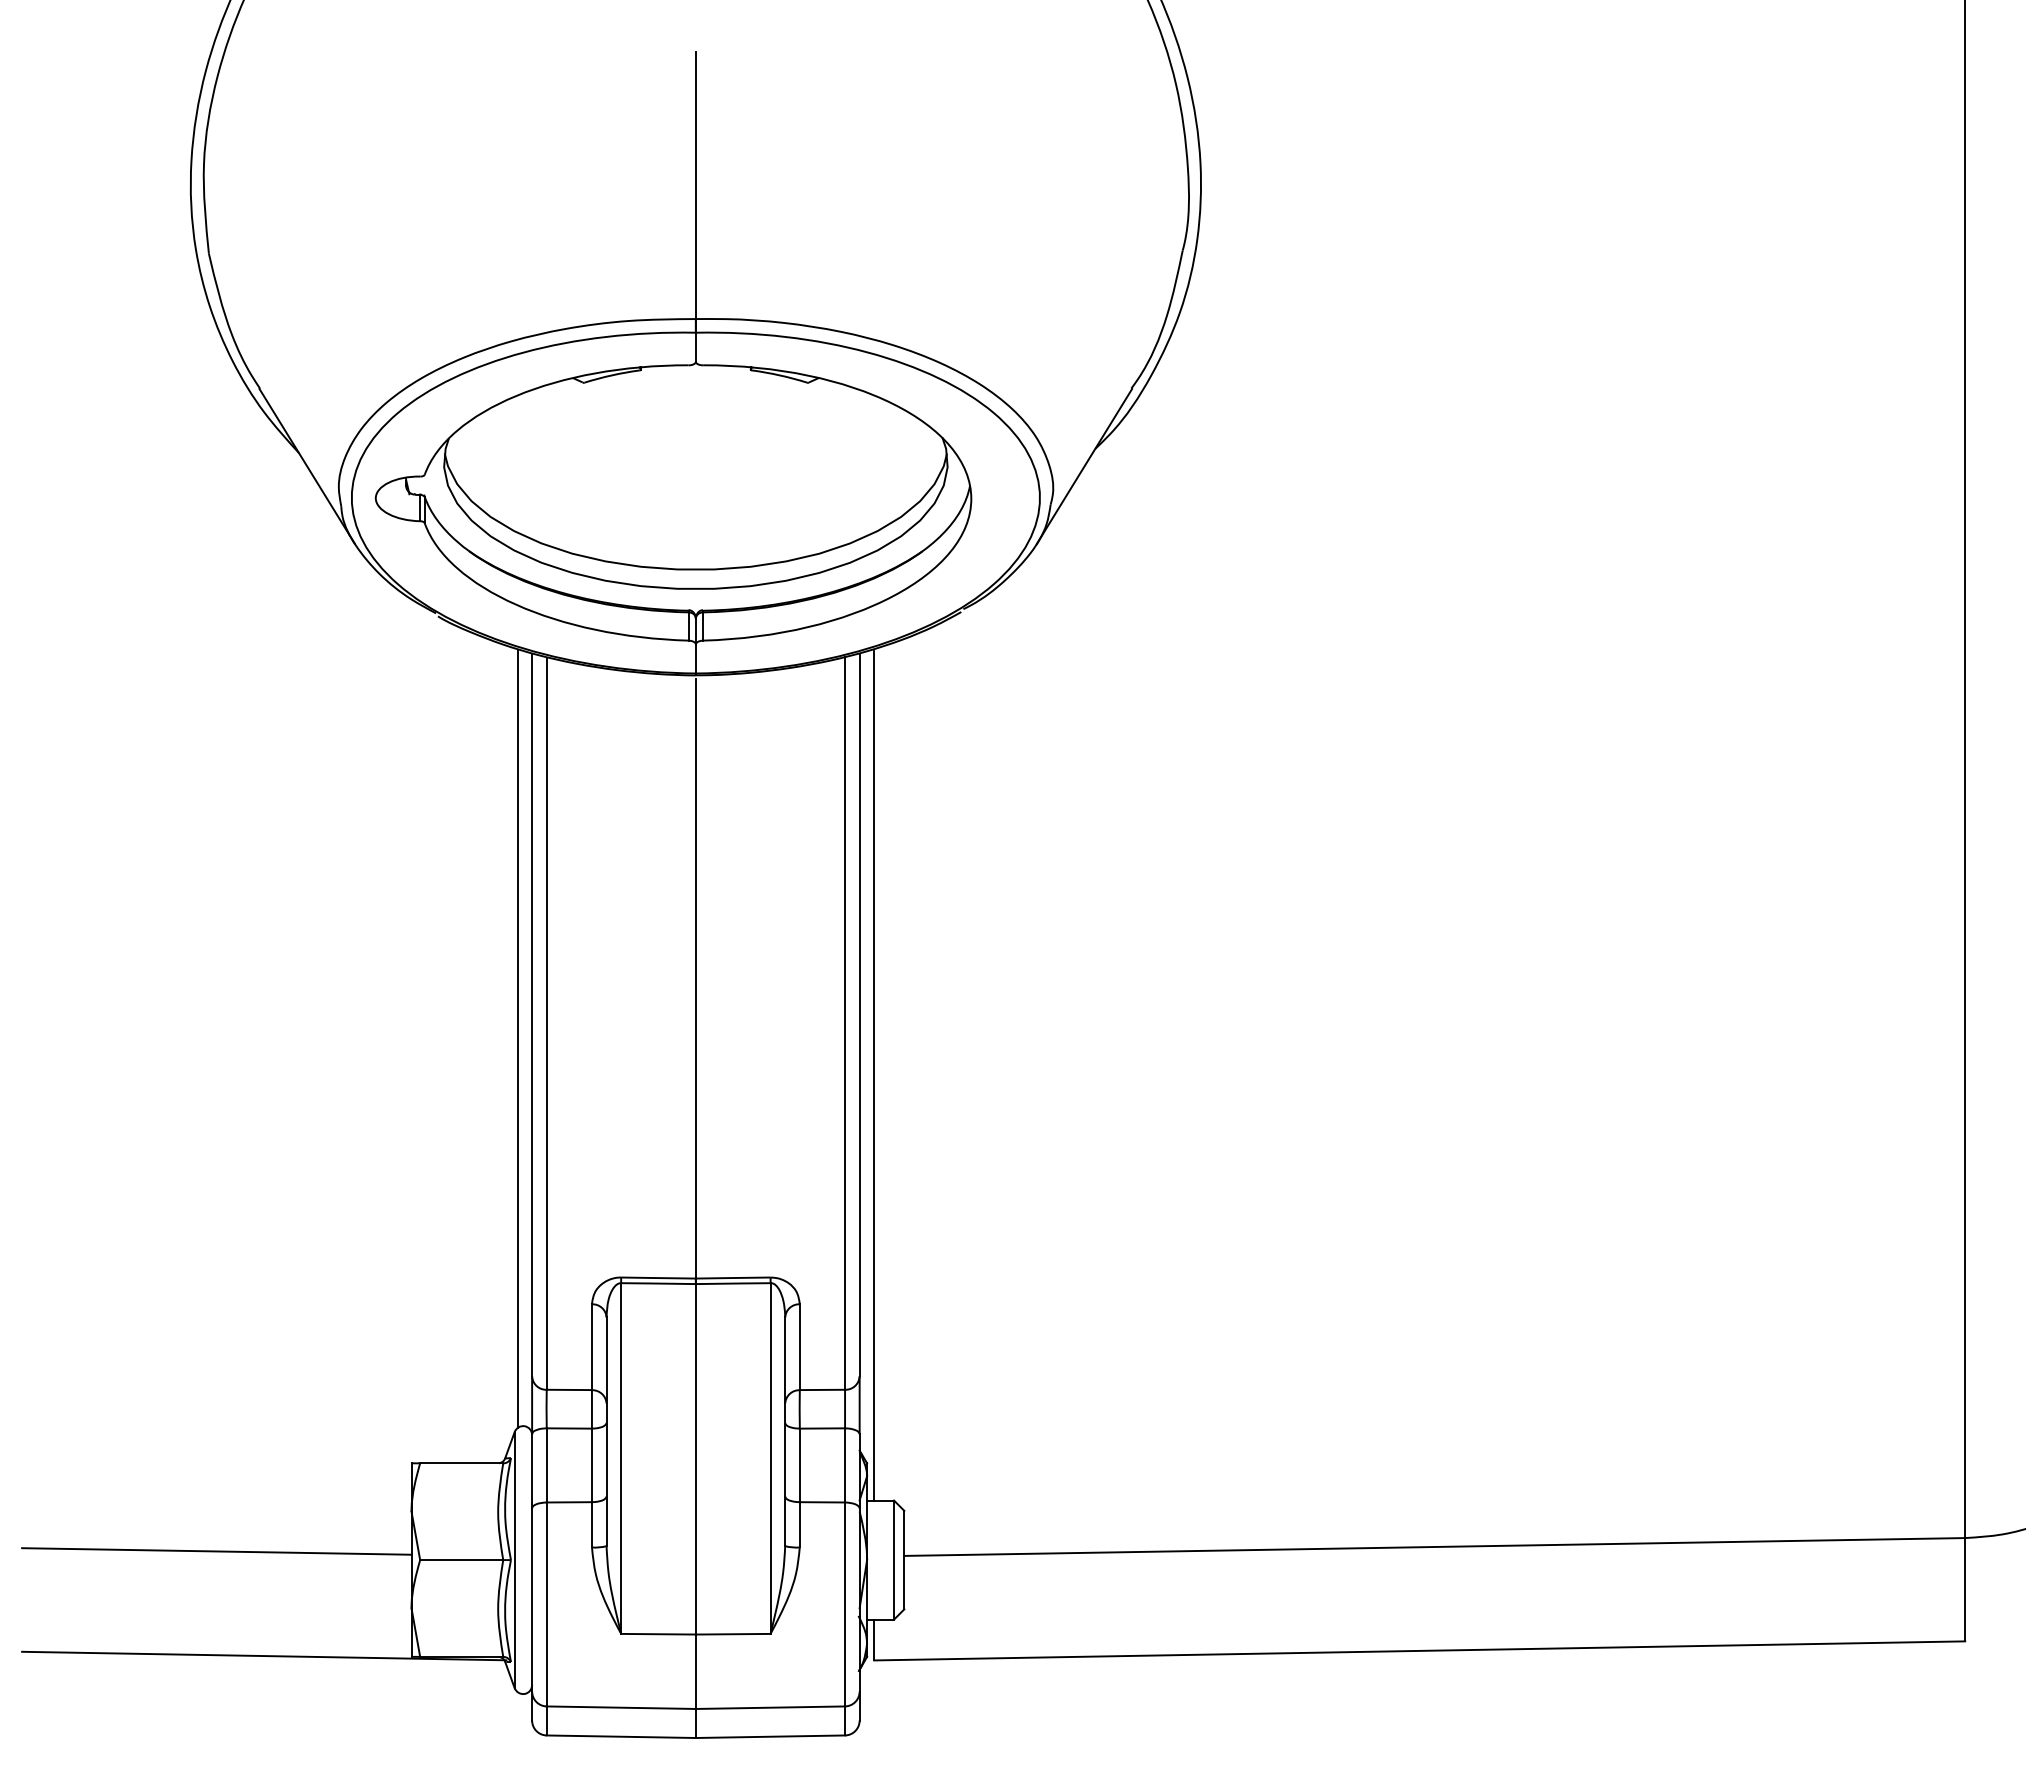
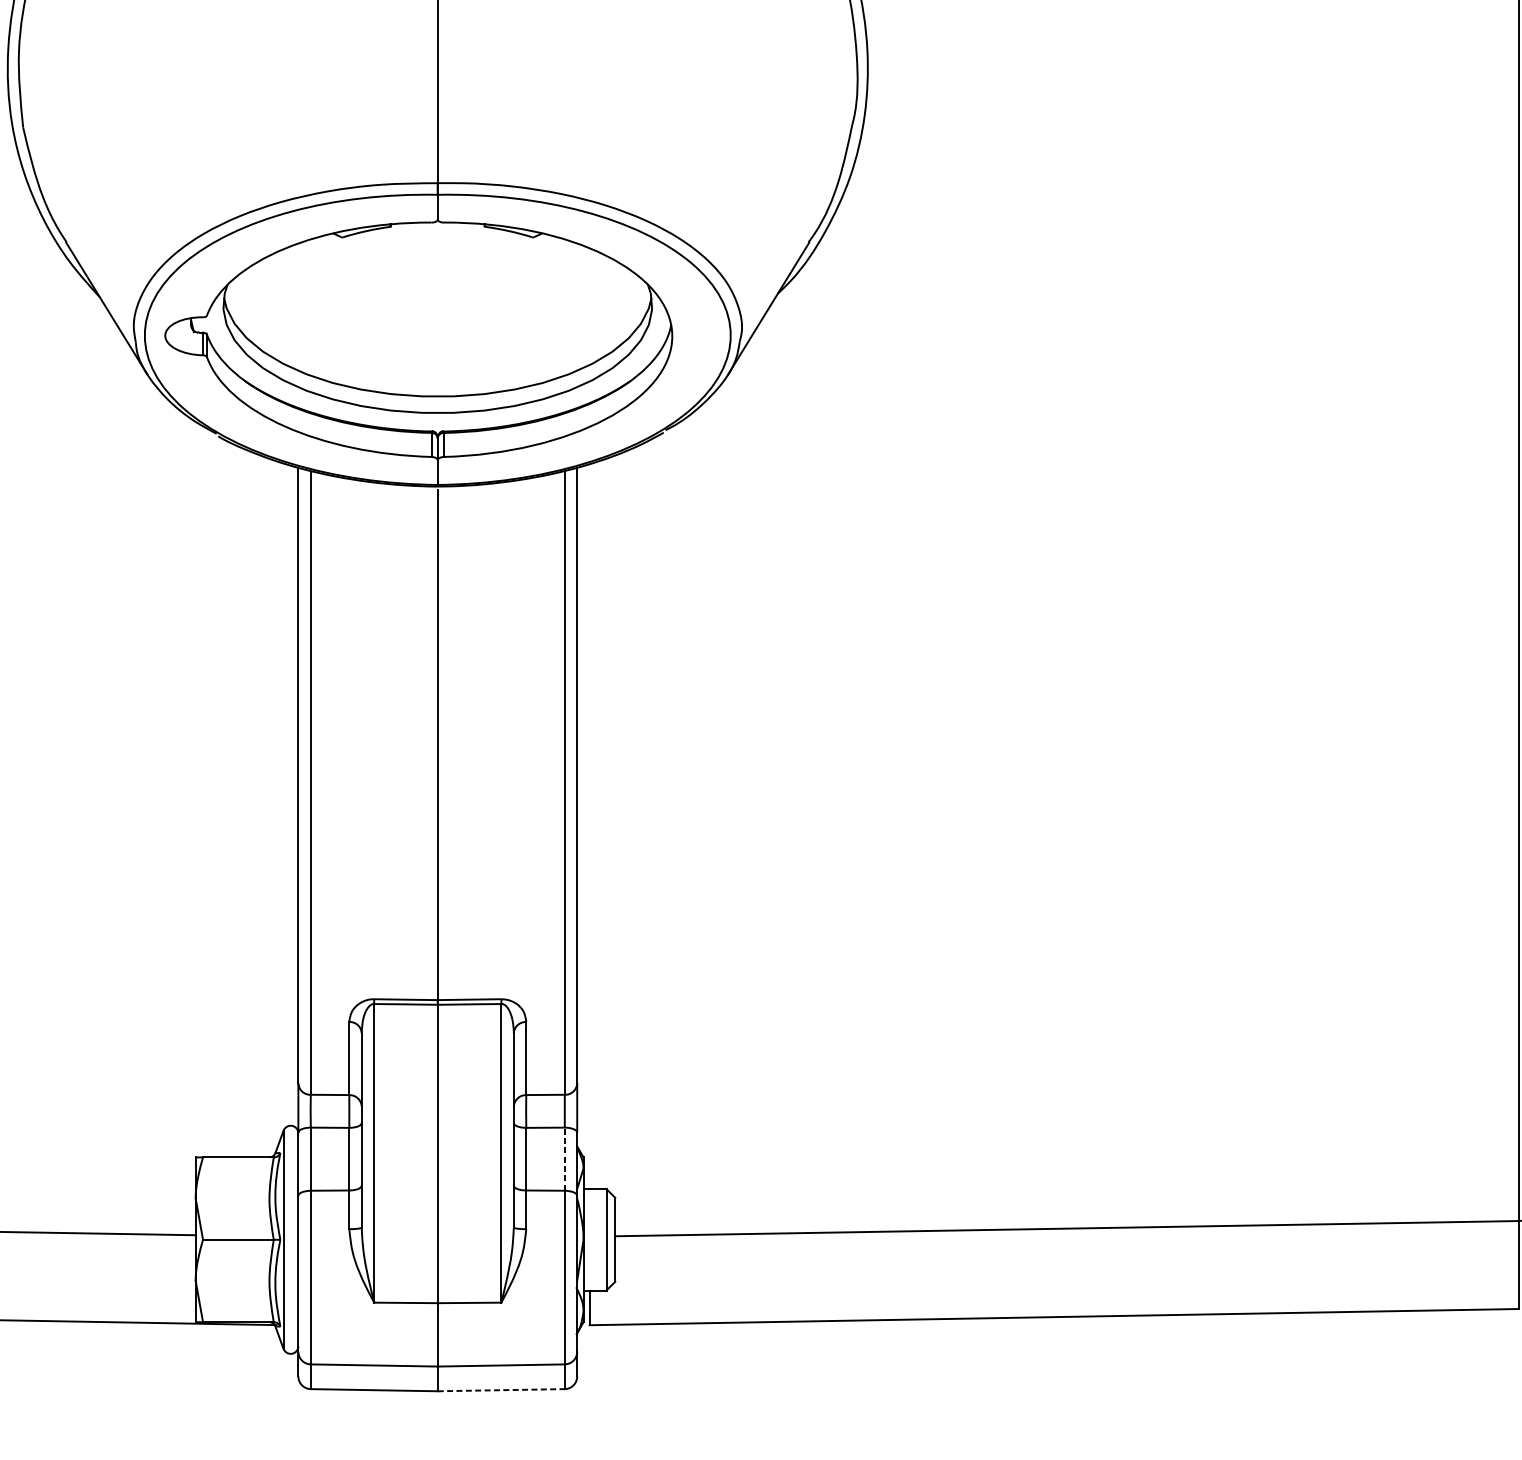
line: (517, 1039) -> (285, 796), removed
line: (874, 1075) -> (589, 827), removed
line: (845, 1464) -> (565, 1158), solid -> dashed
line: (770, 1736) -> (501, 1389), solid -> dashed

